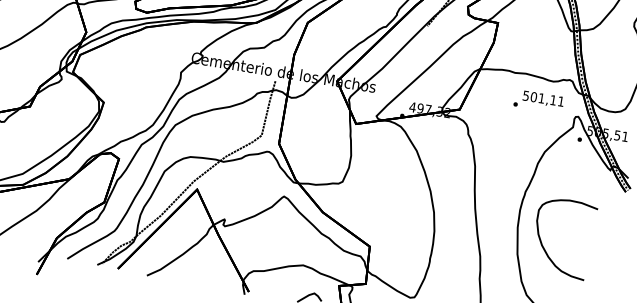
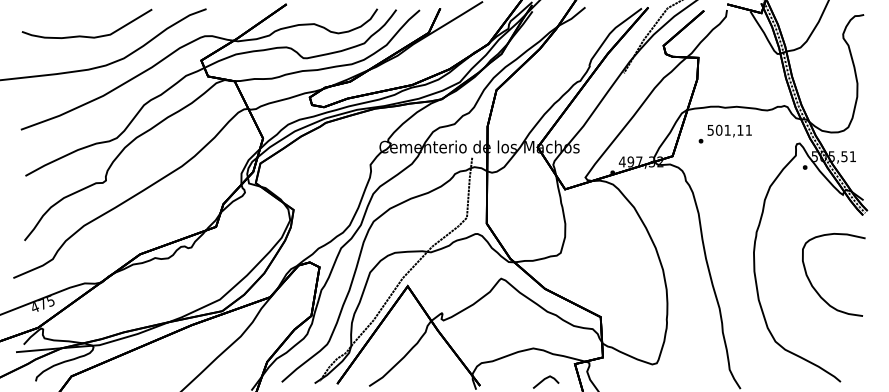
text: (538, 100) -> (724, 133), moved
curve: (545, 249) -> (816, 289), moved

